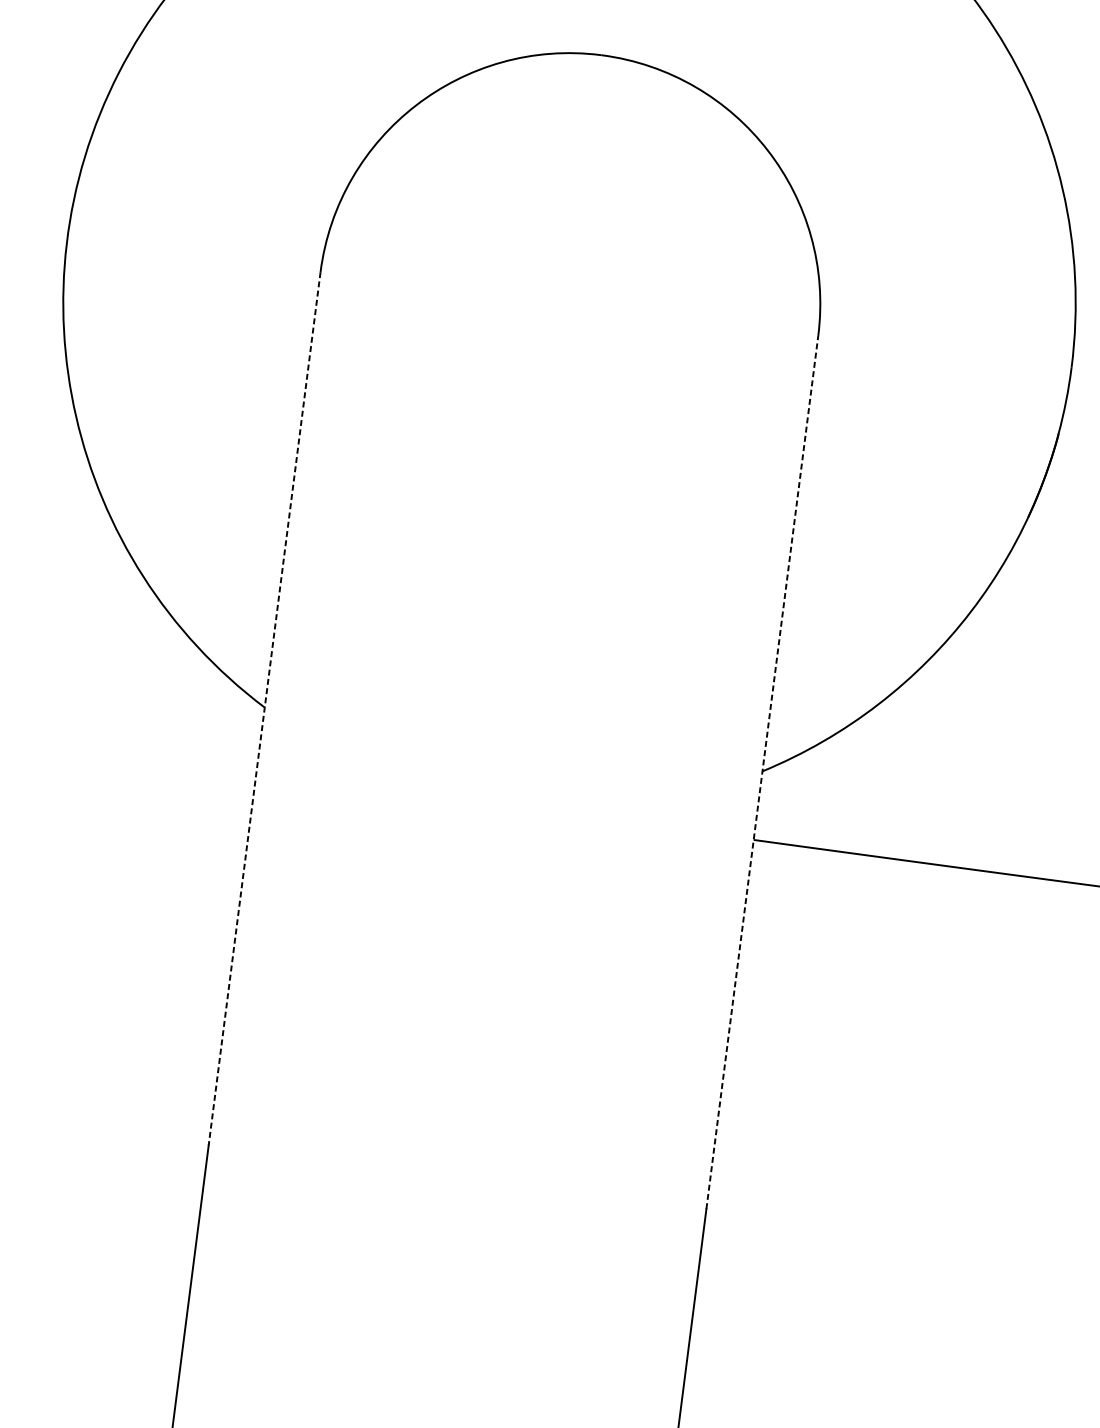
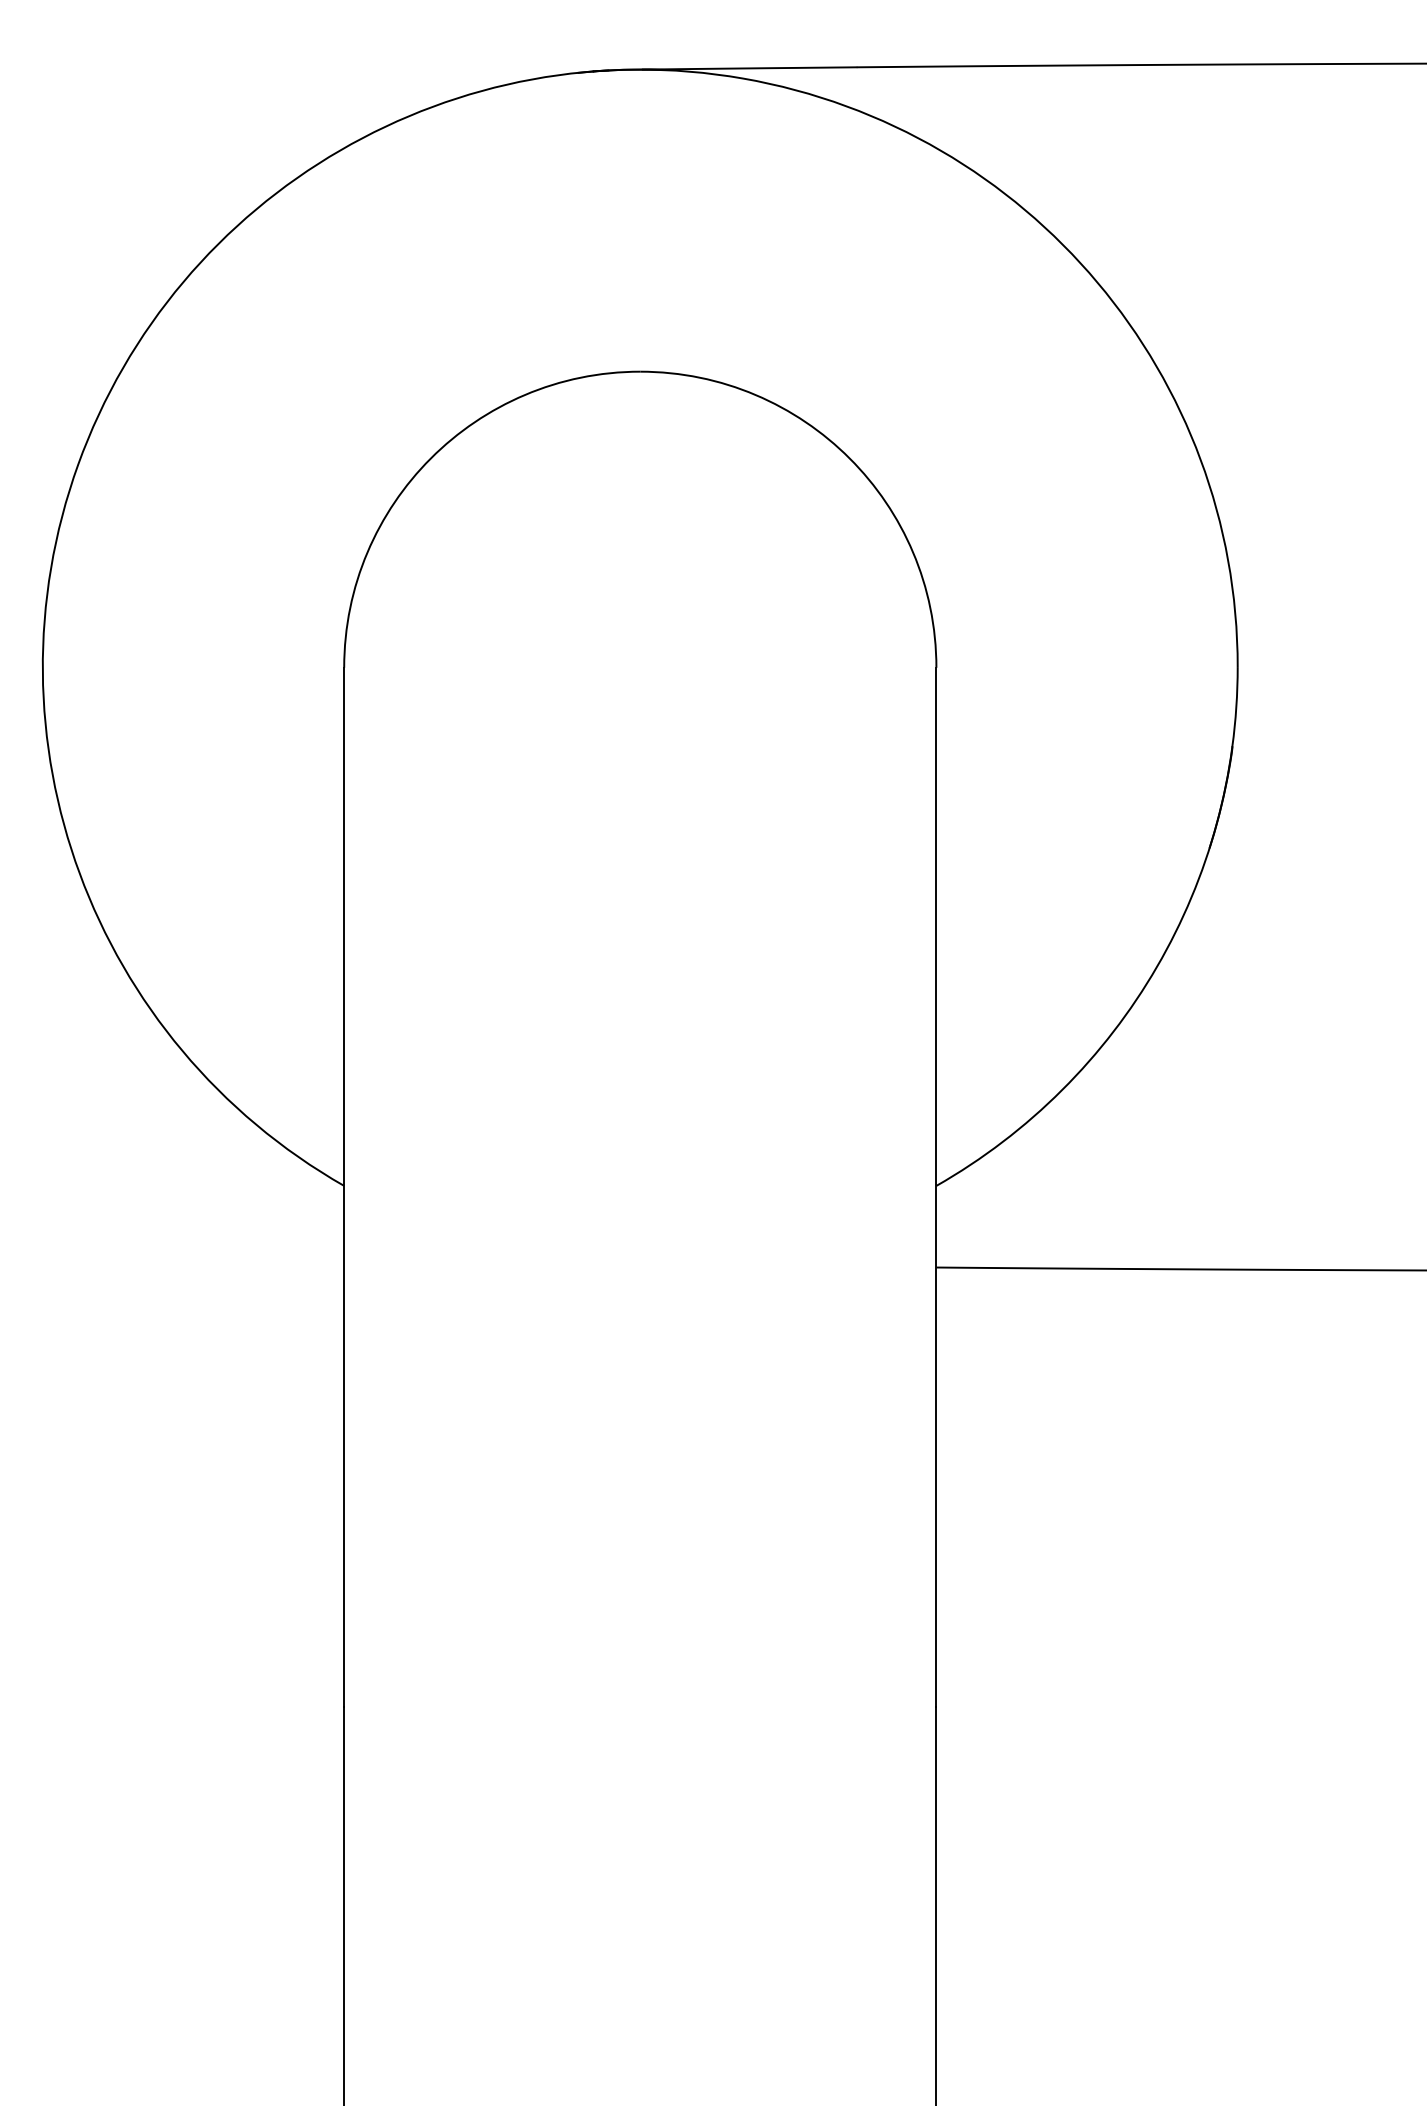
line: (264, 708) -> (344, 1187), dashed -> solid
line: (762, 771) -> (936, 1186), dashed -> solid

